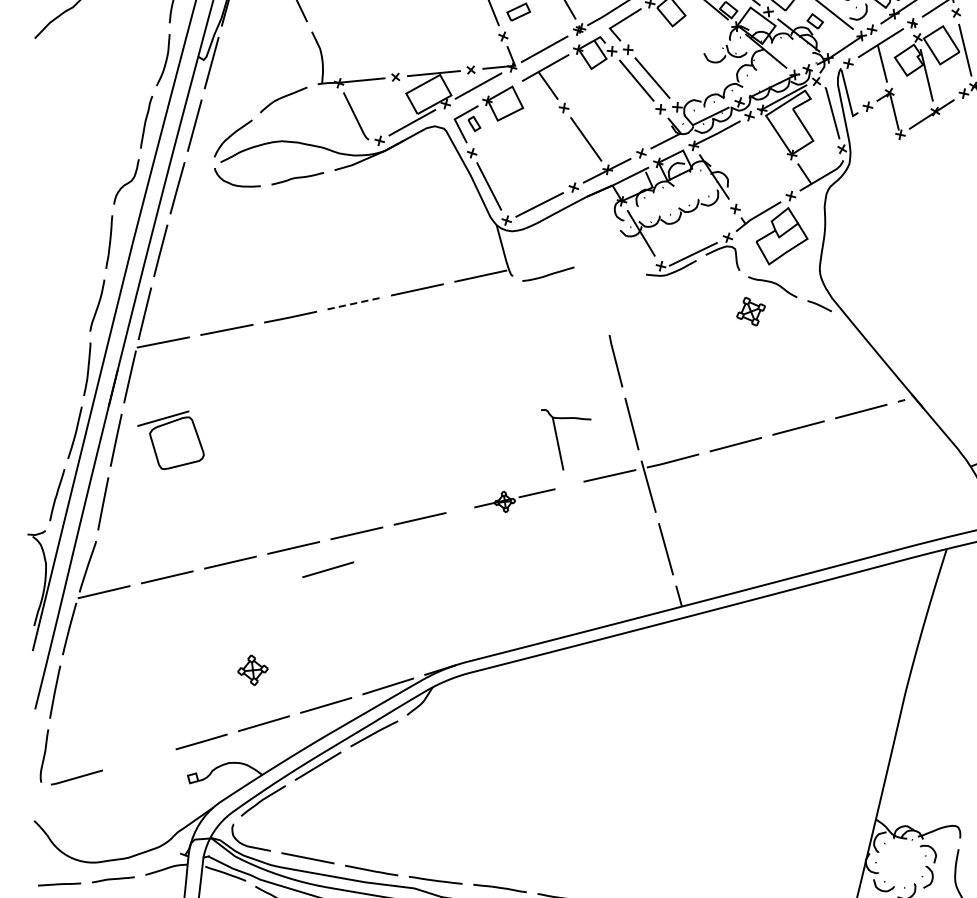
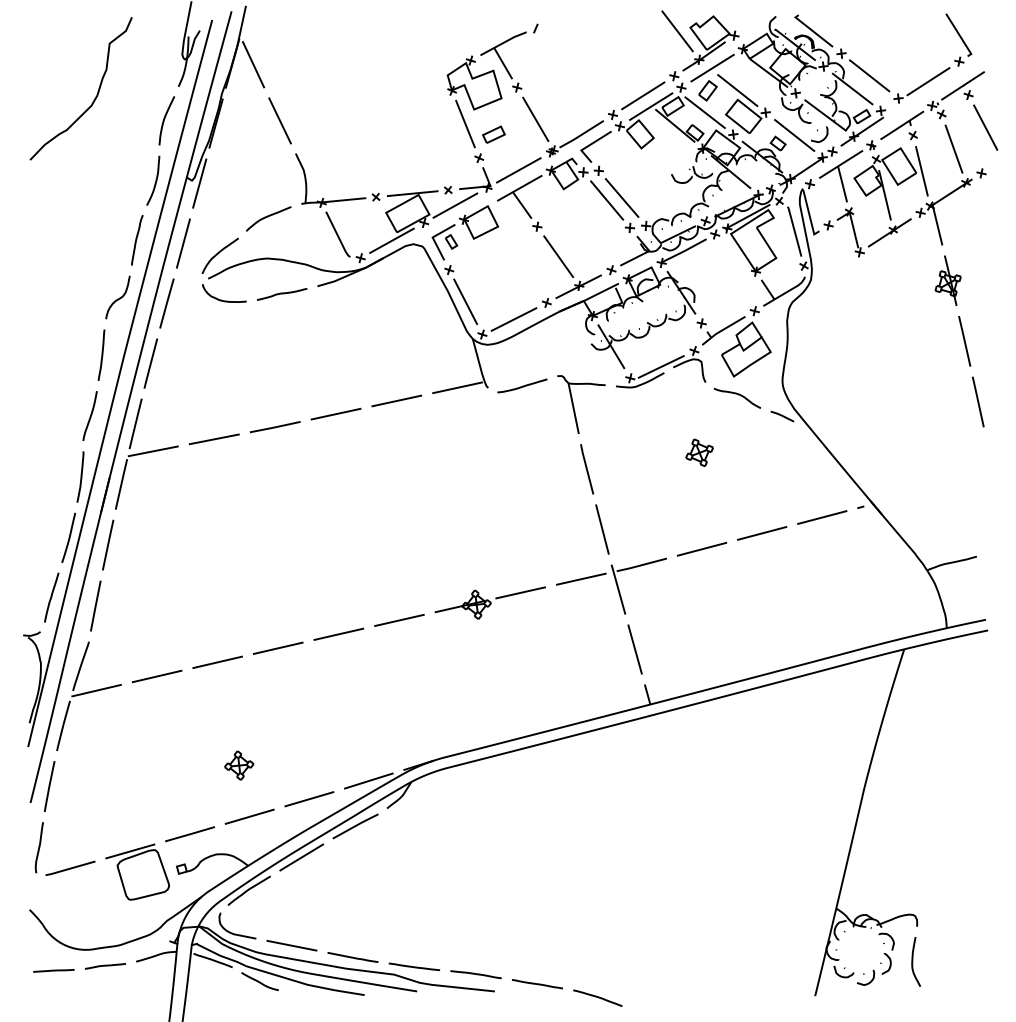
line: (354, 304) -> (336, 414), dashed -> solid
part: (750, 311) -> (699, 452), moved
part: (170, 439) -> (137, 871), moved
part: (558, 441) -> (574, 406), moved
part: (514, 500) -> (489, 602), size x1.43
line: (328, 570) -> (311, 669), removed

